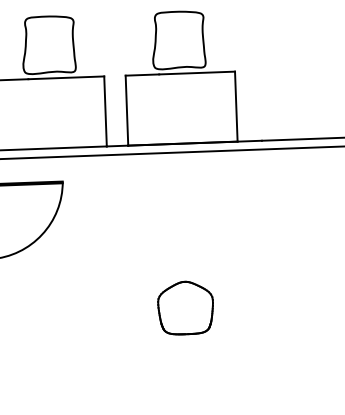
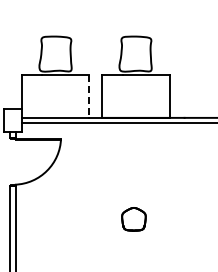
line: (104, 111) -> (88, 96), solid -> dashed
part: (185, 308) -> (133, 219), size x0.7

